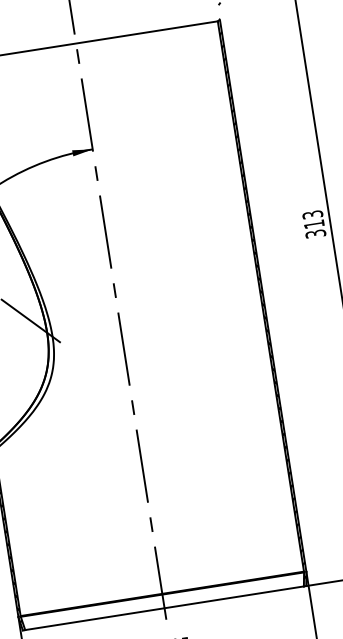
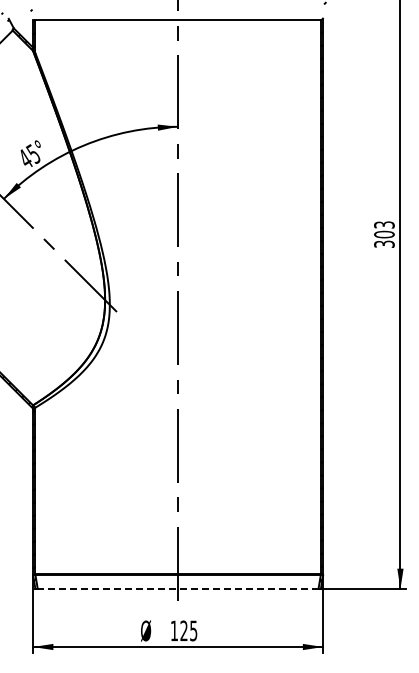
text: (314, 224) -> (384, 234), 313 -> 303
line: (163, 607) -> (177, 588), solid -> dashed

